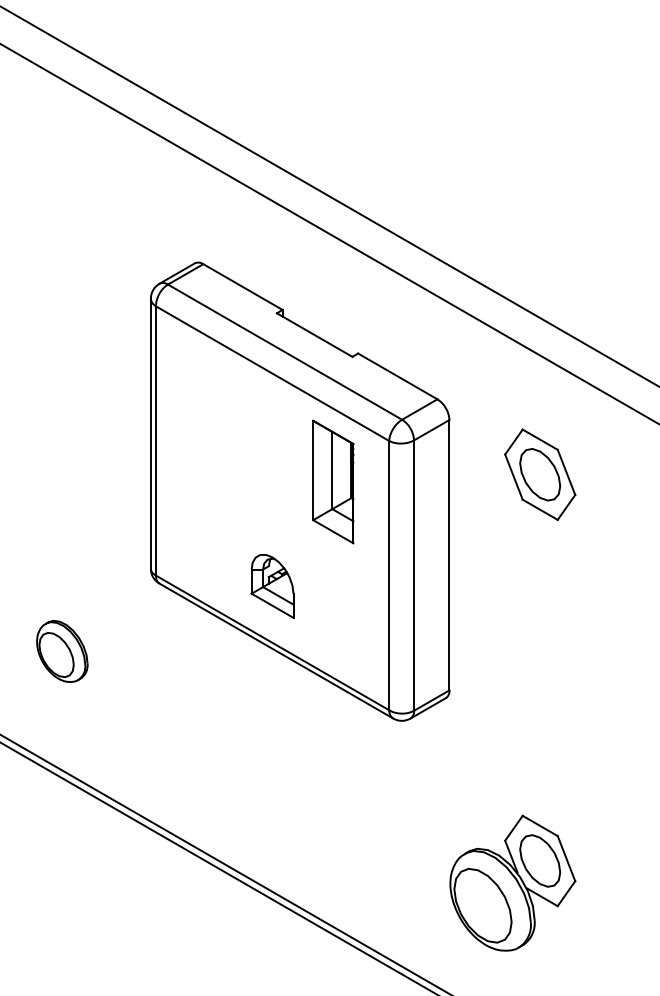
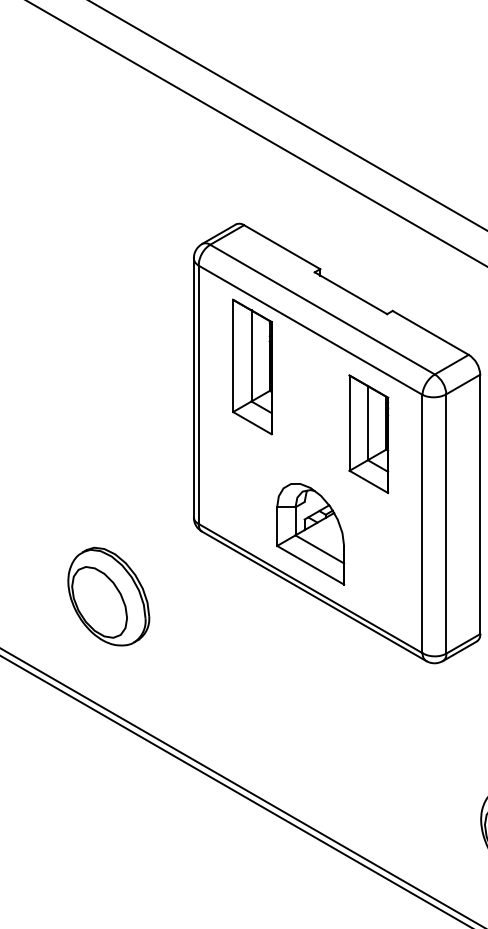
part: (211, 411) -> (251, 366), added
part: (272, 586) -> (310, 534), size x1.67
part: (62, 651) -> (109, 596), size x1.67

